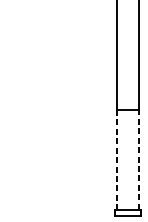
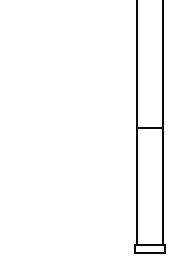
line: (139, 159) -> (162, 186), dashed -> solid
line: (116, 160) -> (136, 187), dashed -> solid

